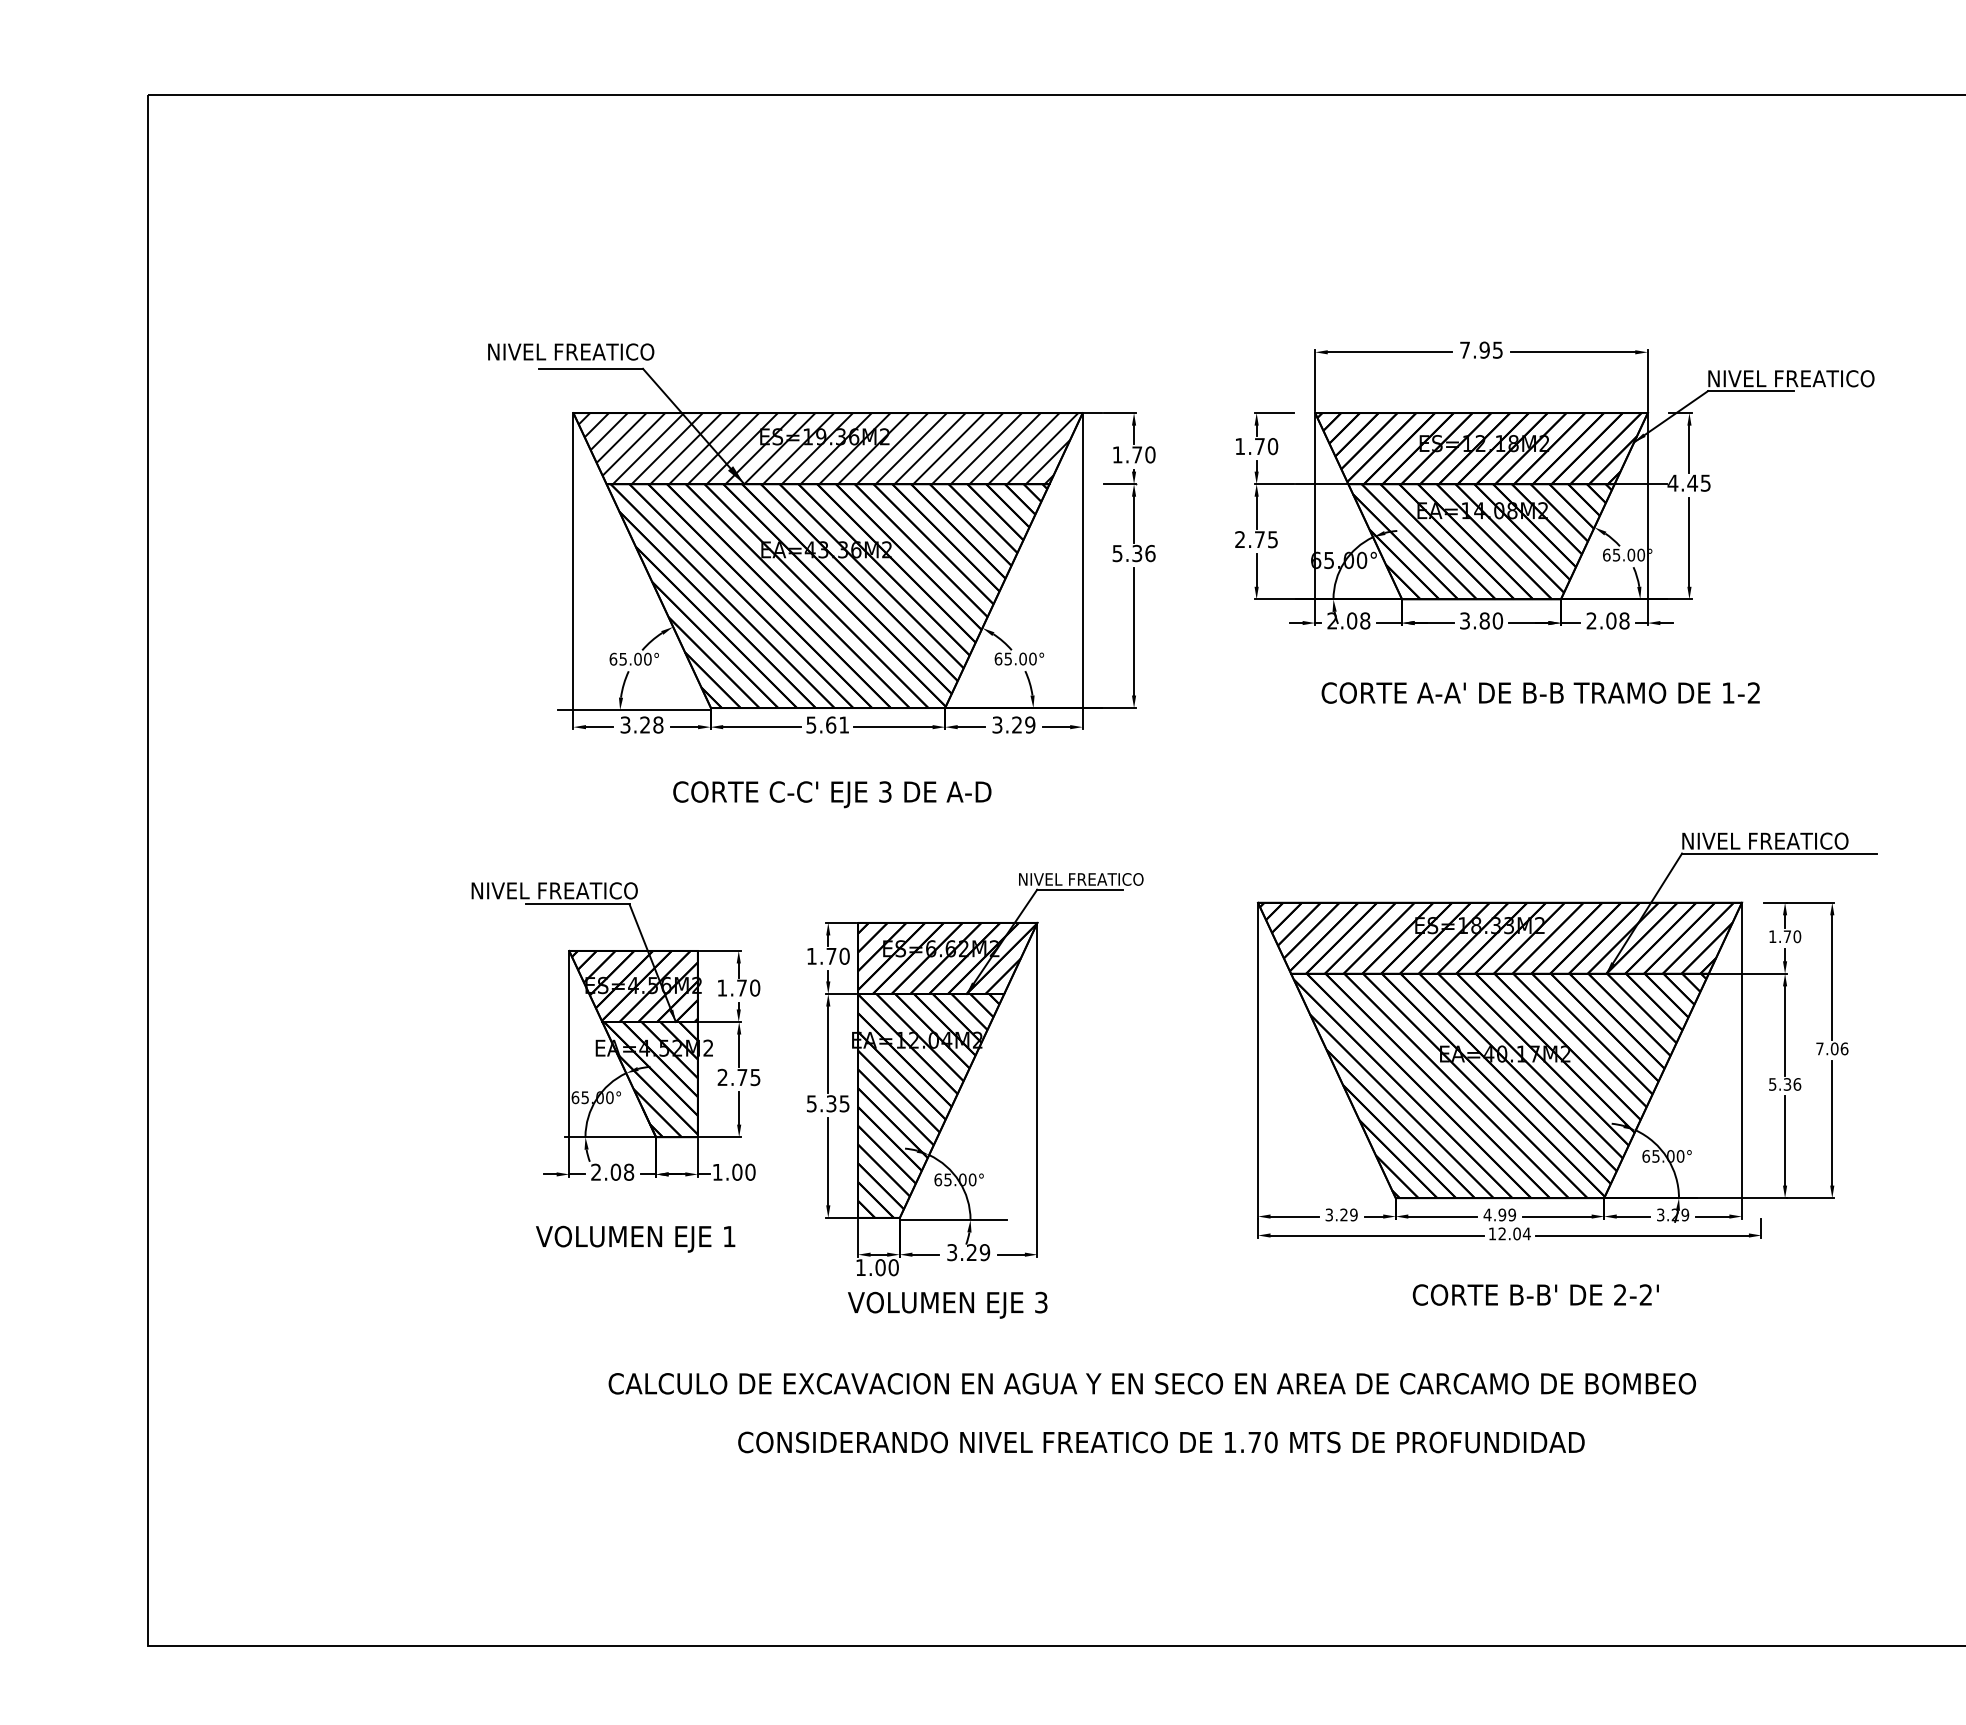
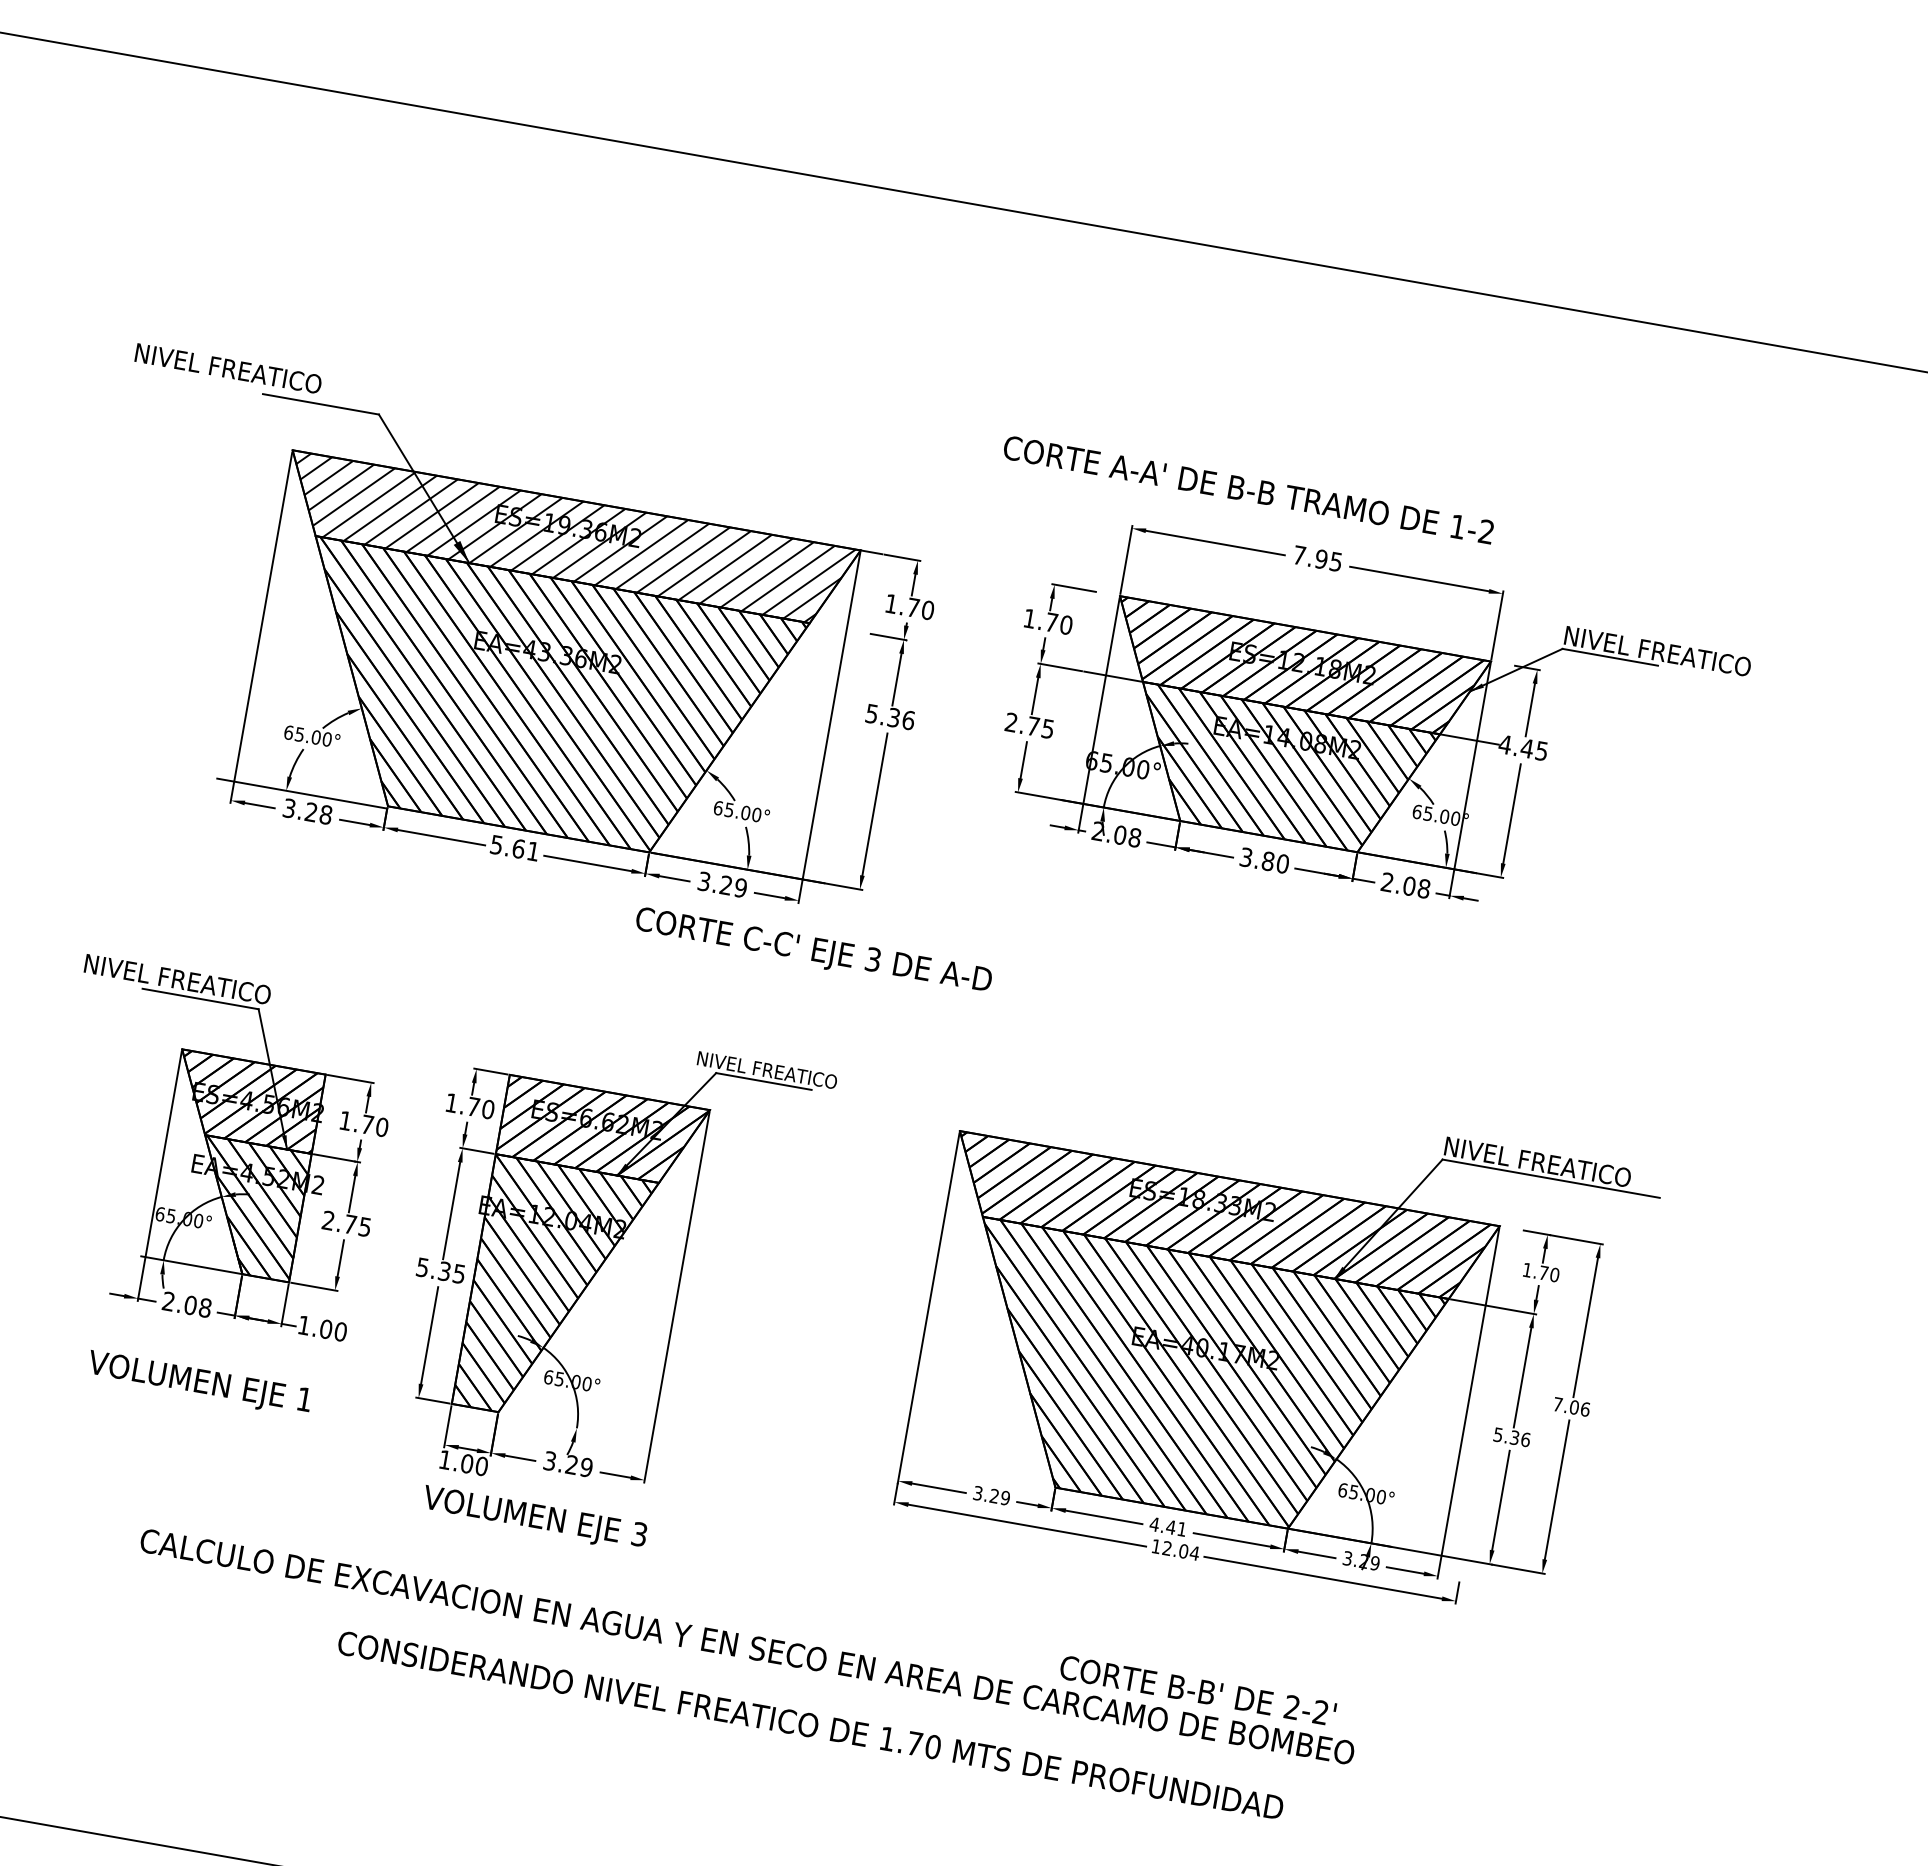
text: (571, 351) -> (228, 368), moved
text: (1540, 692) -> (1248, 489), moved
text: (832, 794) -> (813, 952), moved
text: (1506, 1214) -> (1175, 1527), 4.99 -> 4.41
line: (953, 1219) -> (557, 1424), removed
text: (1535, 1294) -> (1197, 1690), moved
text: (1161, 1442) -> (810, 1725), moved

